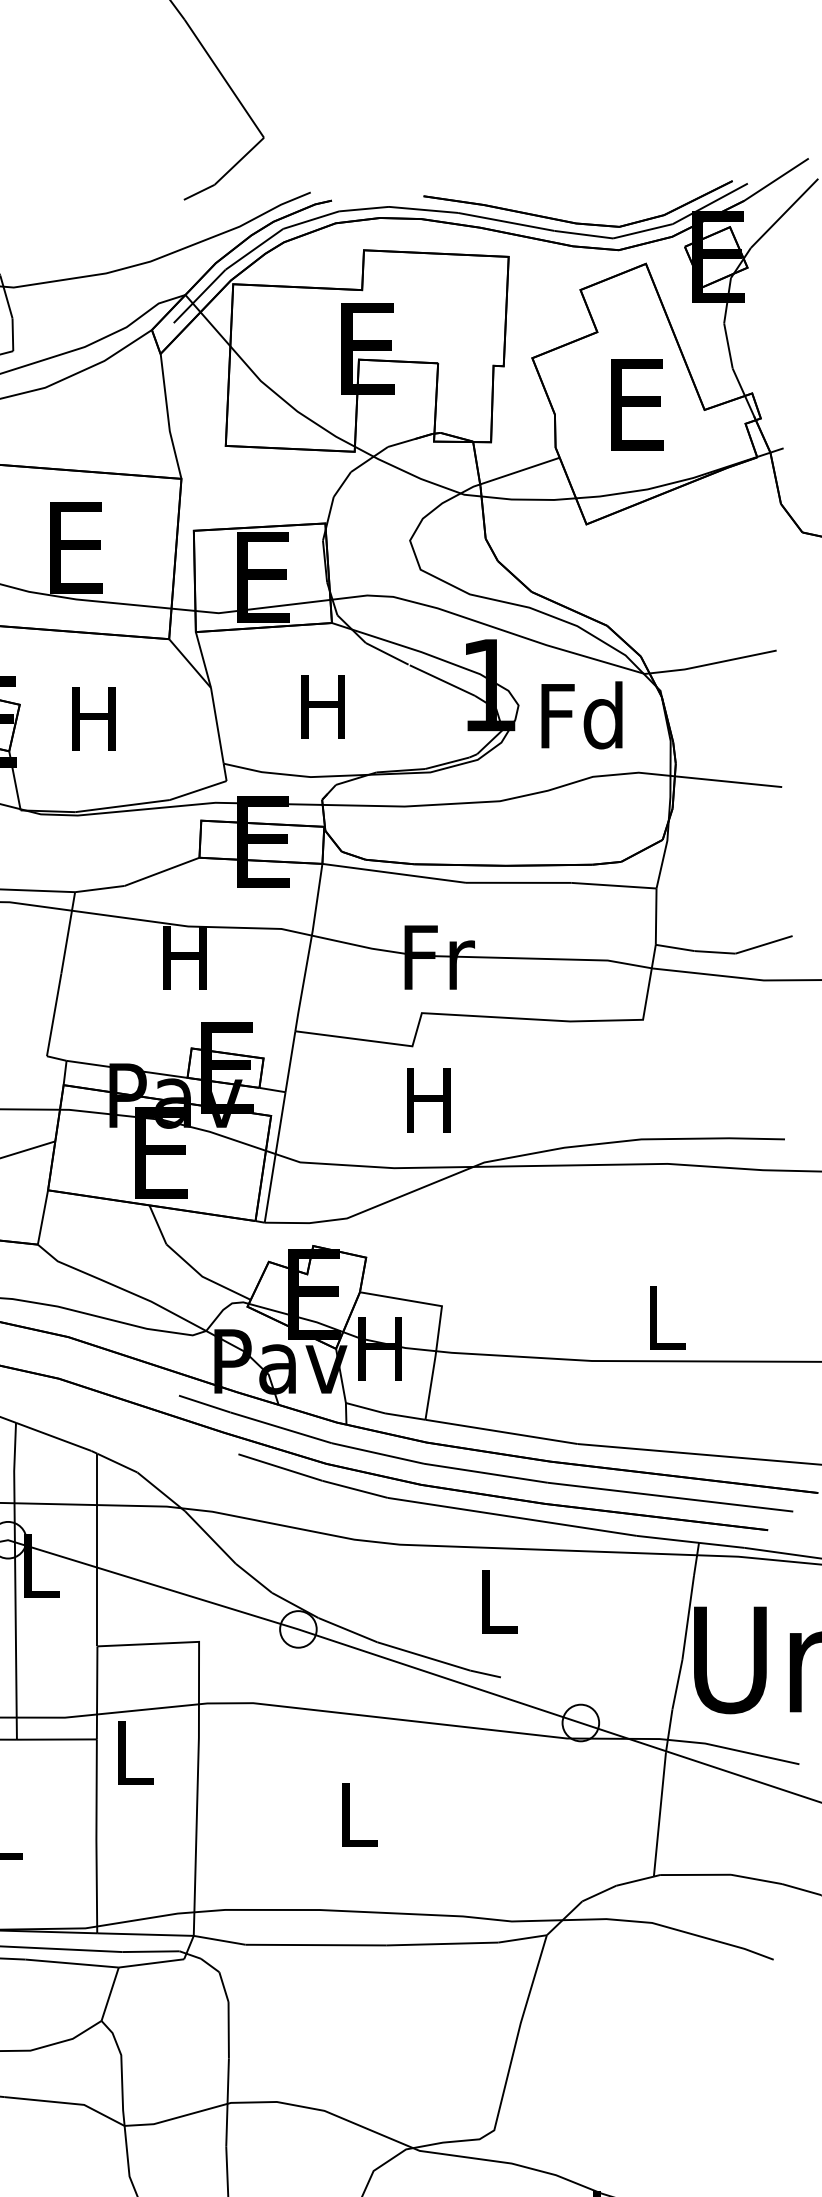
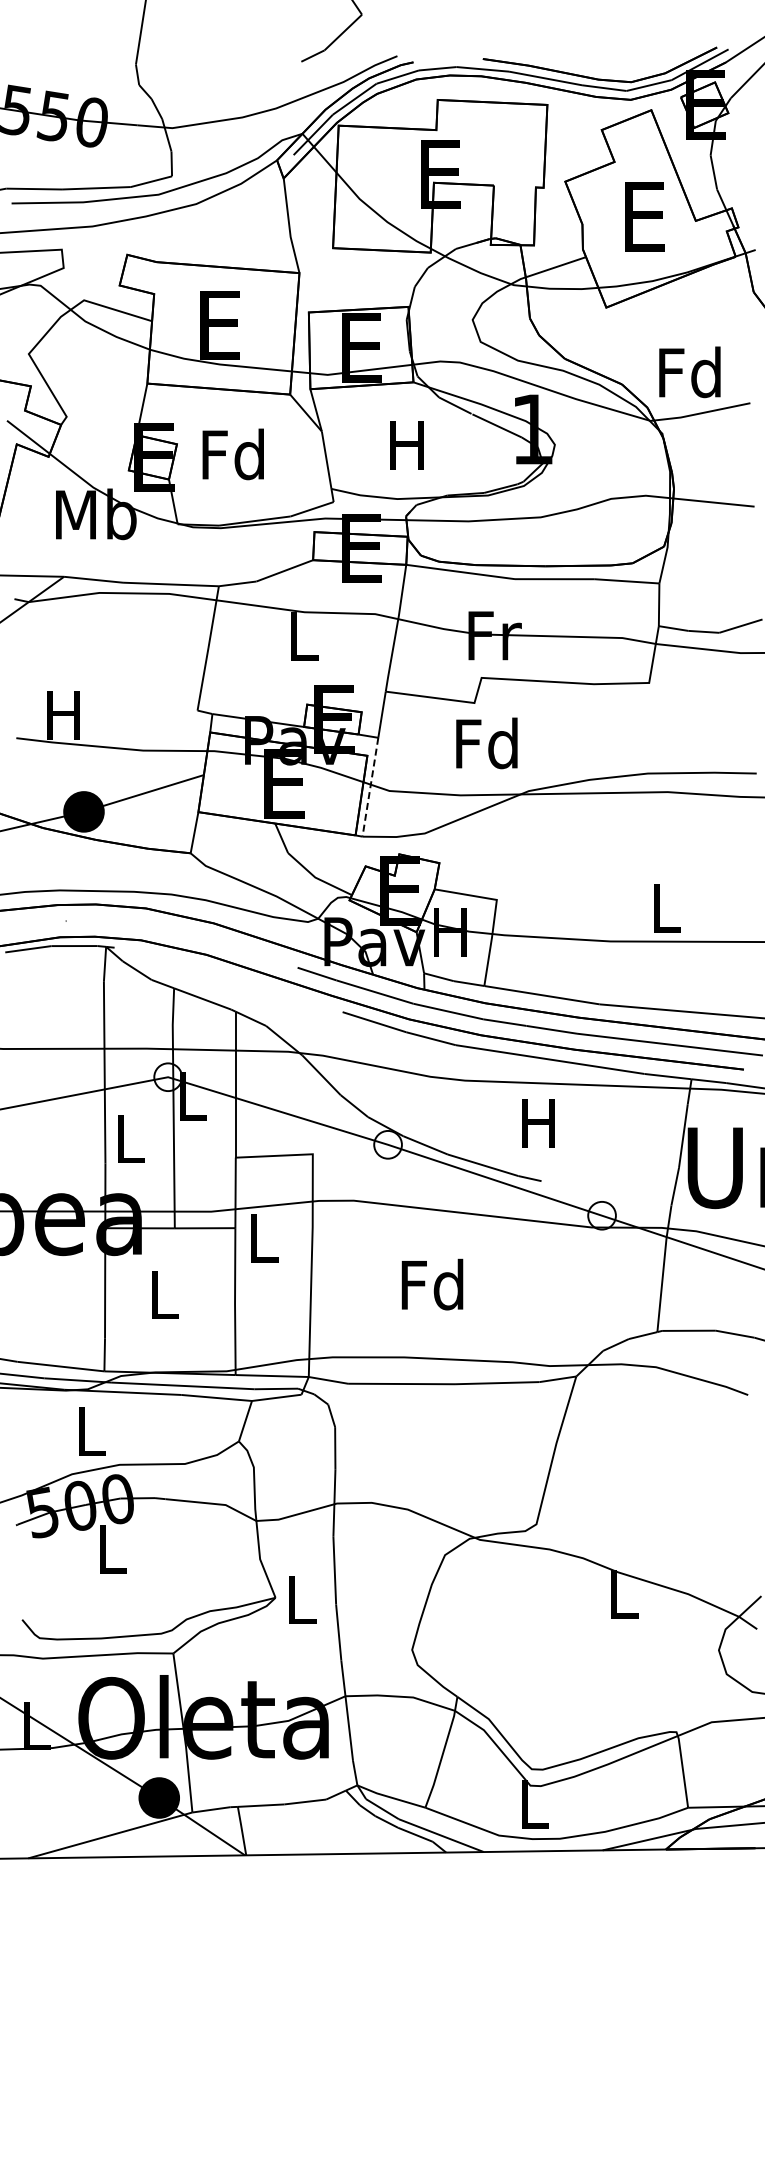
text: (581, 715) -> (689, 372), moved
text: (93, 718) -> (232, 454), H -> Fd
text: (184, 958) -> (301, 636), H -> L
text: (428, 1099) -> (486, 743), H -> Fd
line: (275, 1157) -> (370, 787), solid -> dashed
text: (496, 1601) -> (538, 1123), L -> H
text: (357, 1813) -> (432, 1284), L -> Fd

